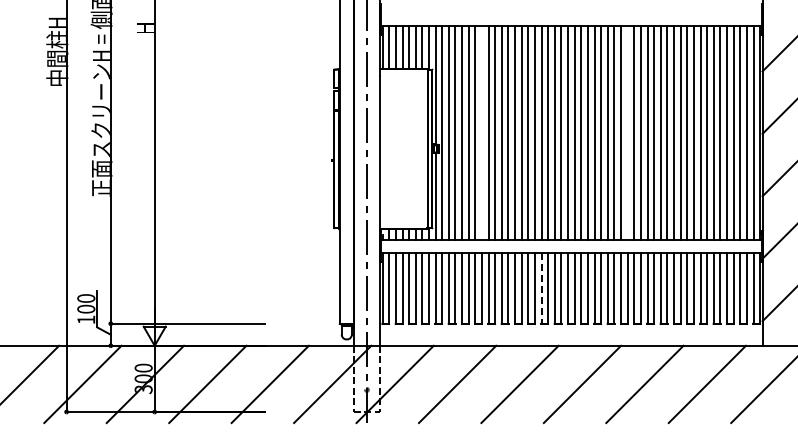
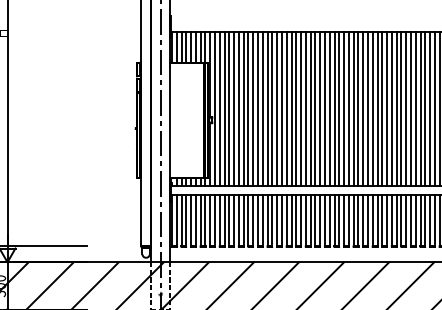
line: (481, 132) -> (243, 108), added
line: (627, 132) -> (348, 108), added
line: (541, 288) -> (286, 220), dashed -> solid

